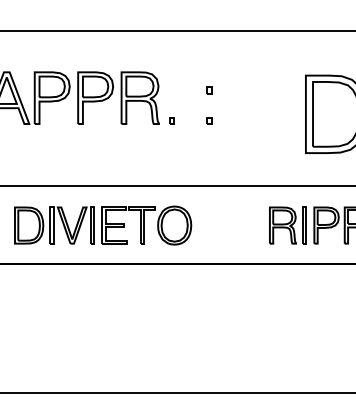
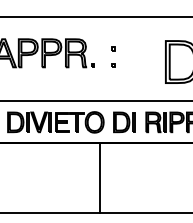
part: (229, 225) -> (124, 122), added
line: (185, 329) -> (100, 178), added

